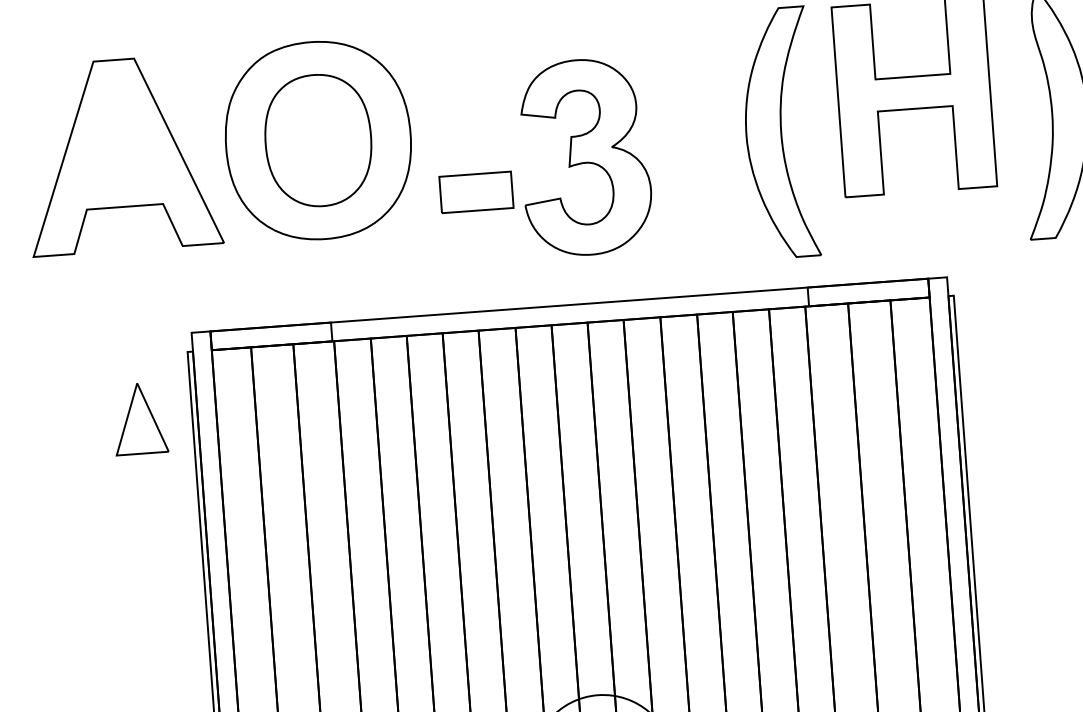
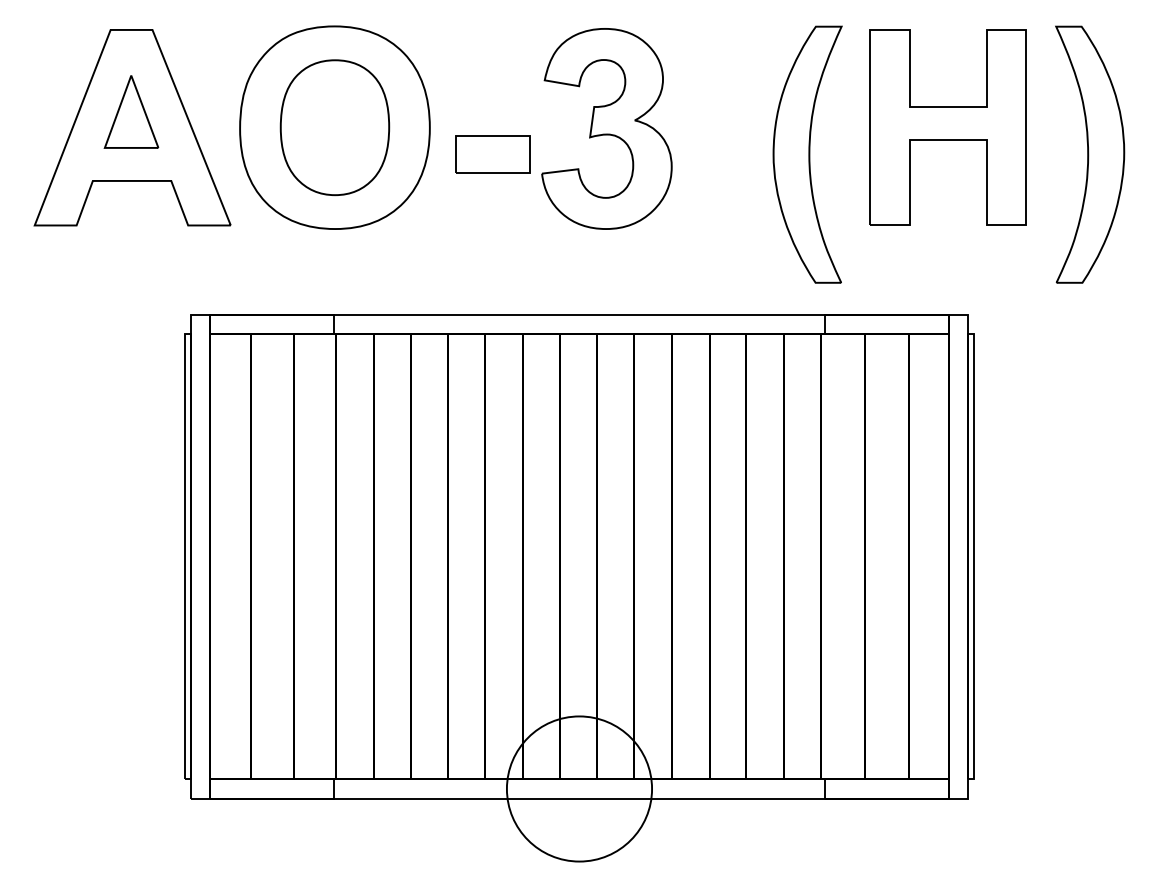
part: (584, 156) -> (606, 128), moved
part: (476, 192) -> (492, 154), moved
part: (140, 418) -> (131, 111), moved

